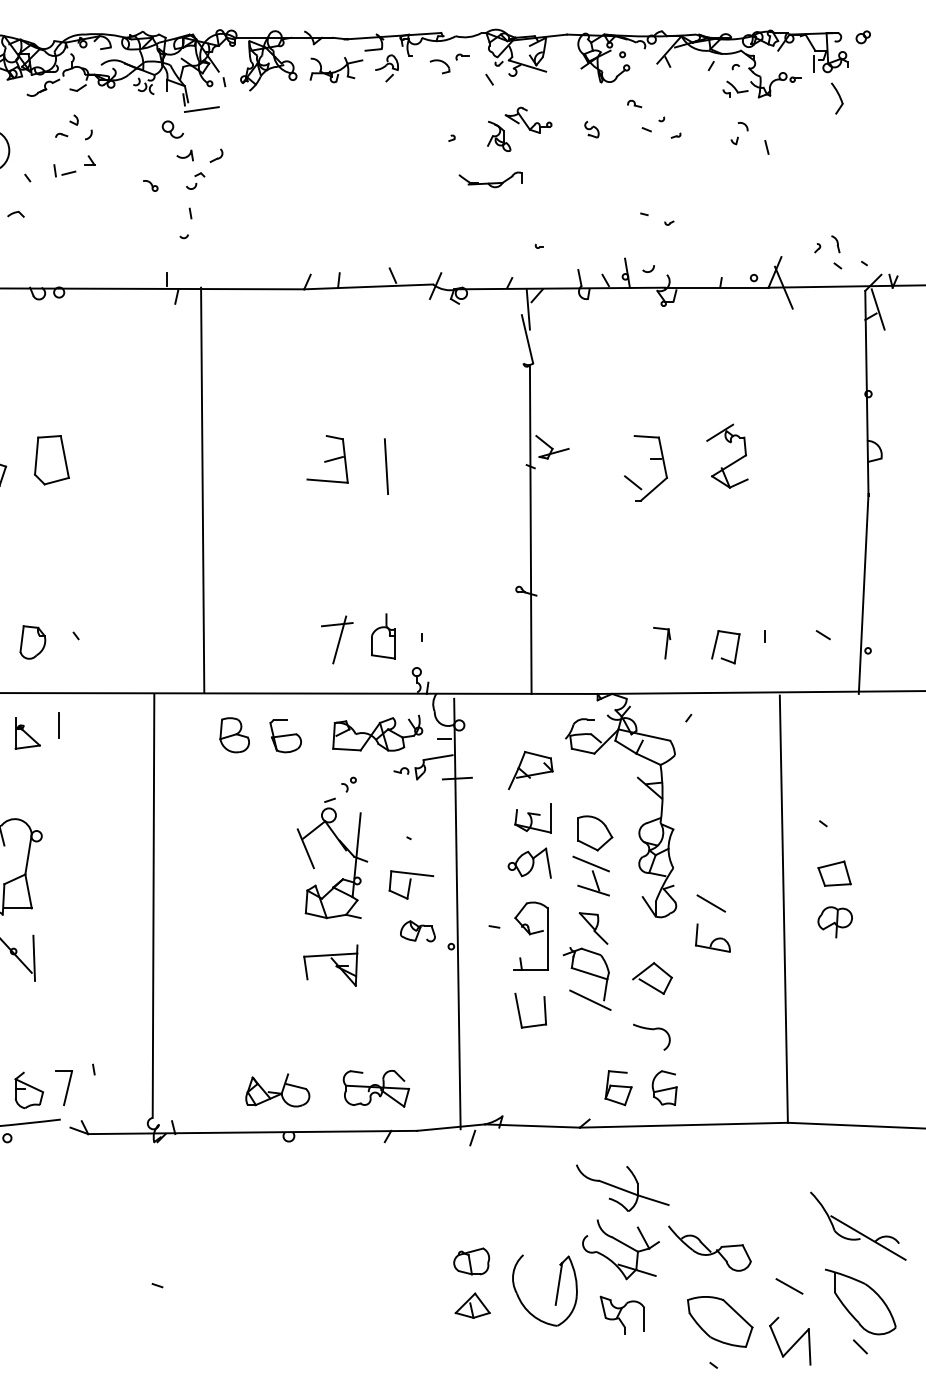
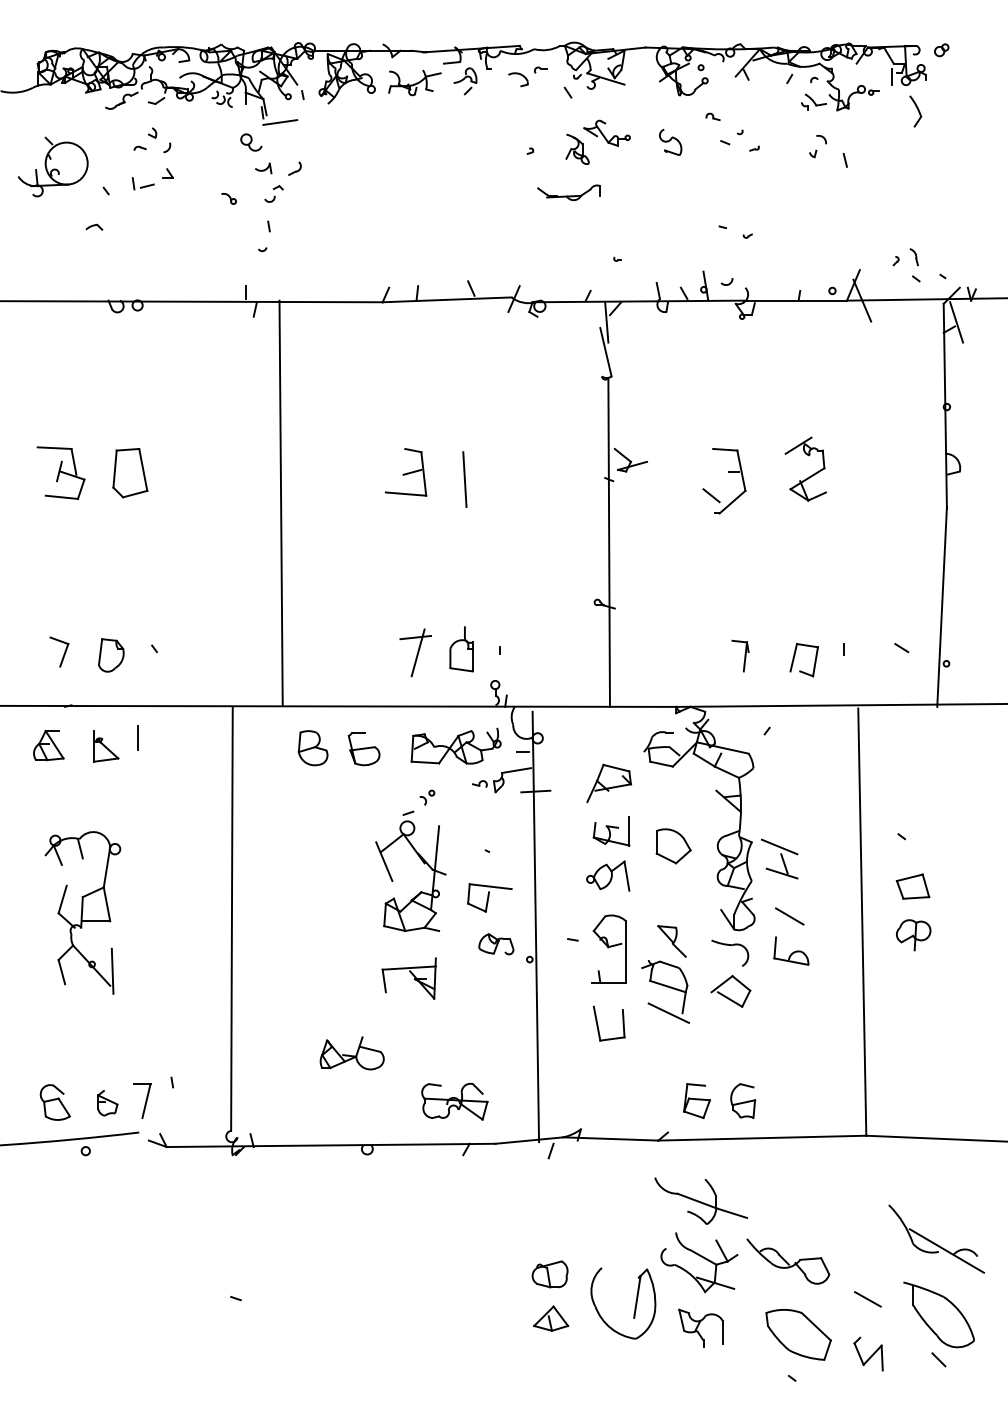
part: (591, 129) -> (669, 142), size x1.6
part: (591, 875) -> (779, 858), moved
part: (653, 1030) -> (731, 946), moved
part: (29, 1089) -> (107, 1102), size x0.7
part: (277, 1090) -> (351, 1053), moved
part: (790, 1340) -> (868, 1353), size x0.7

